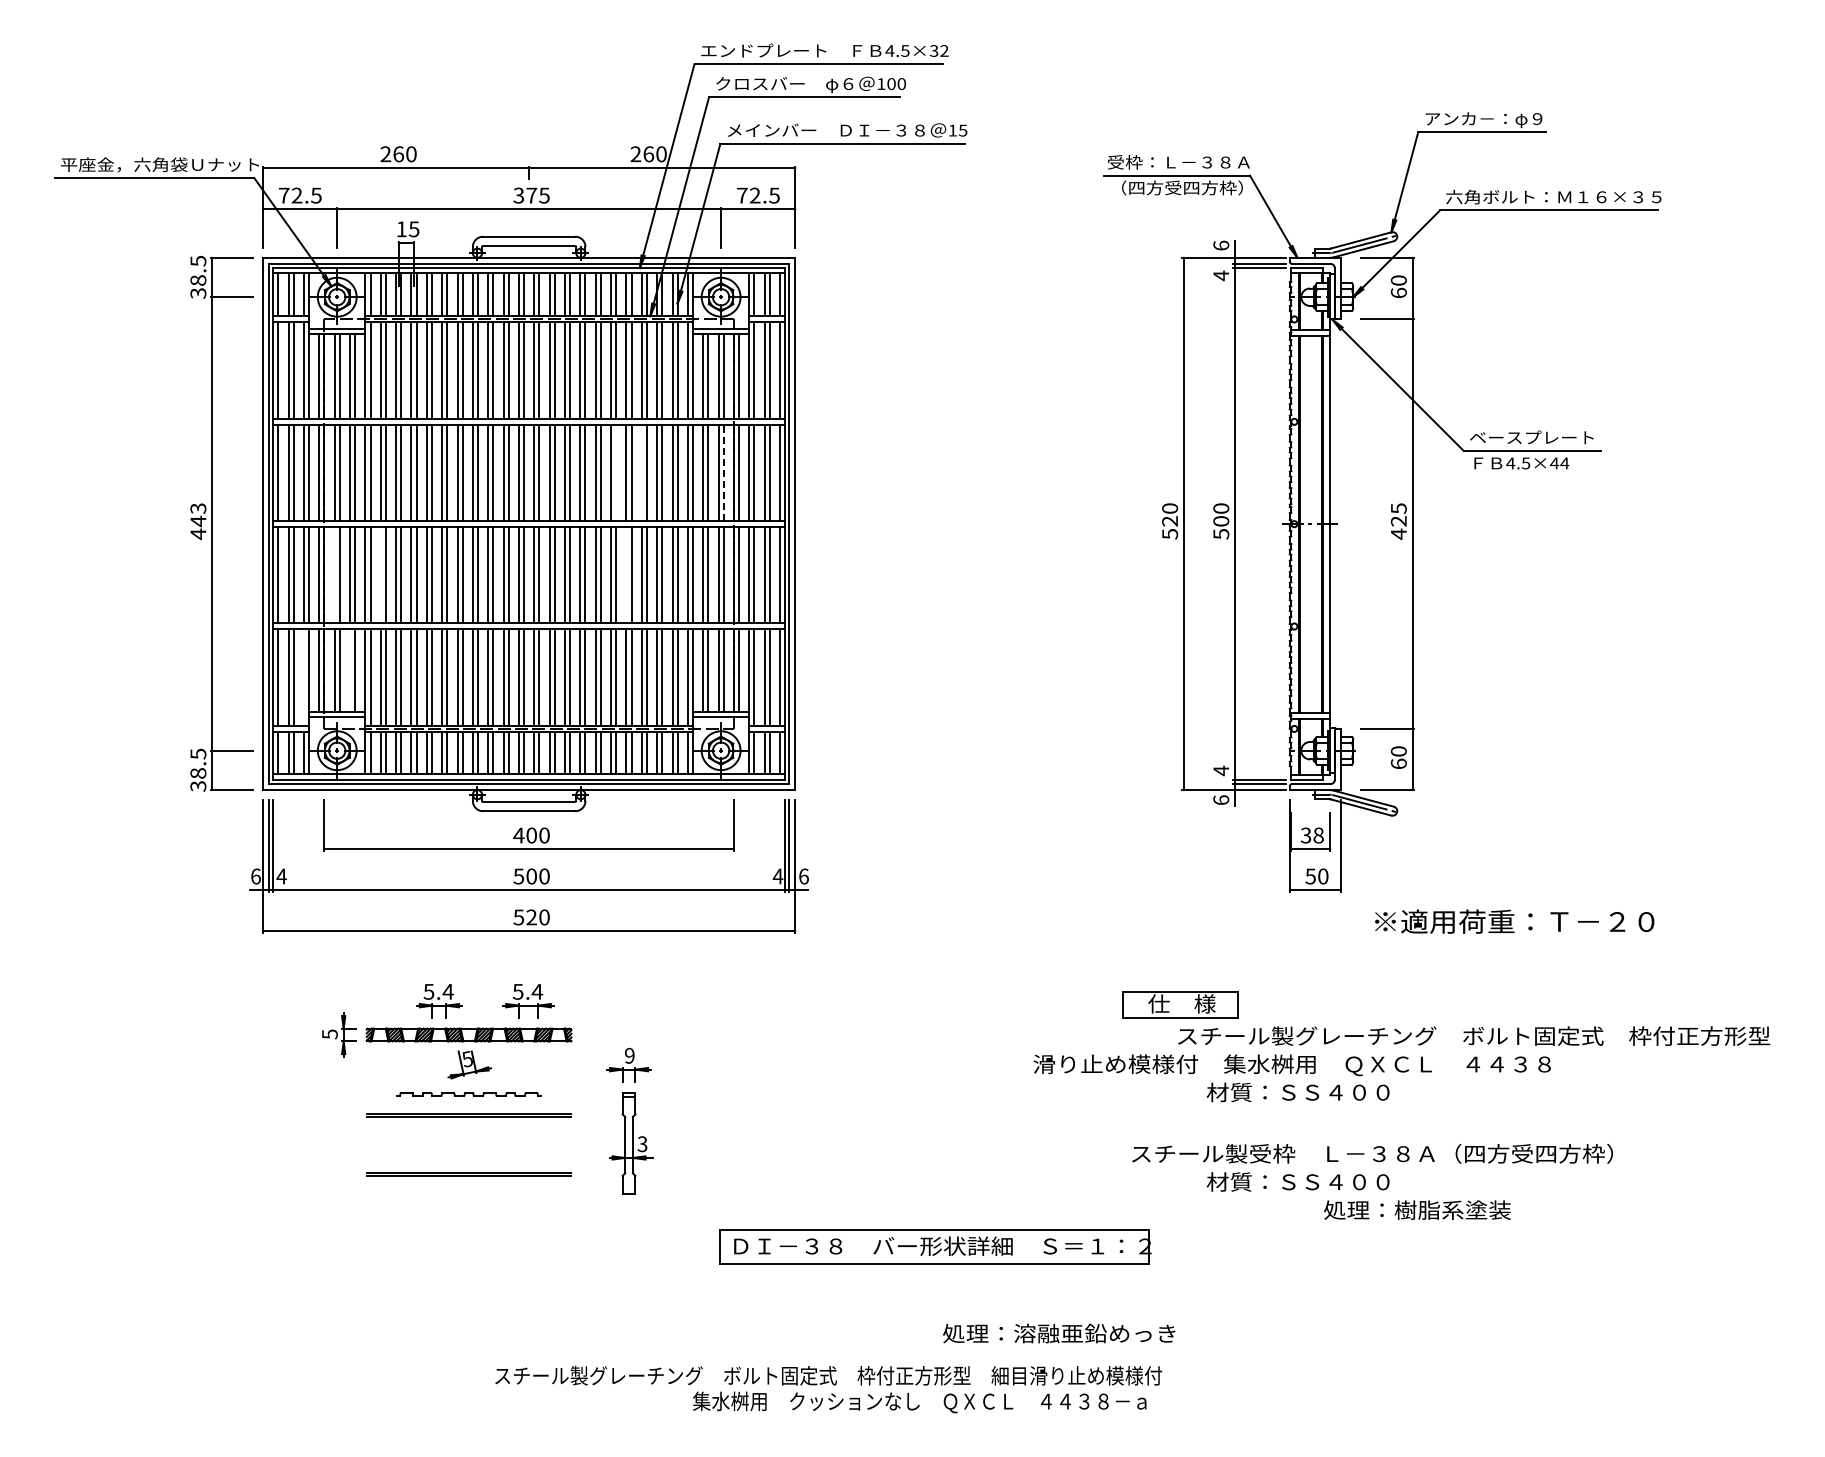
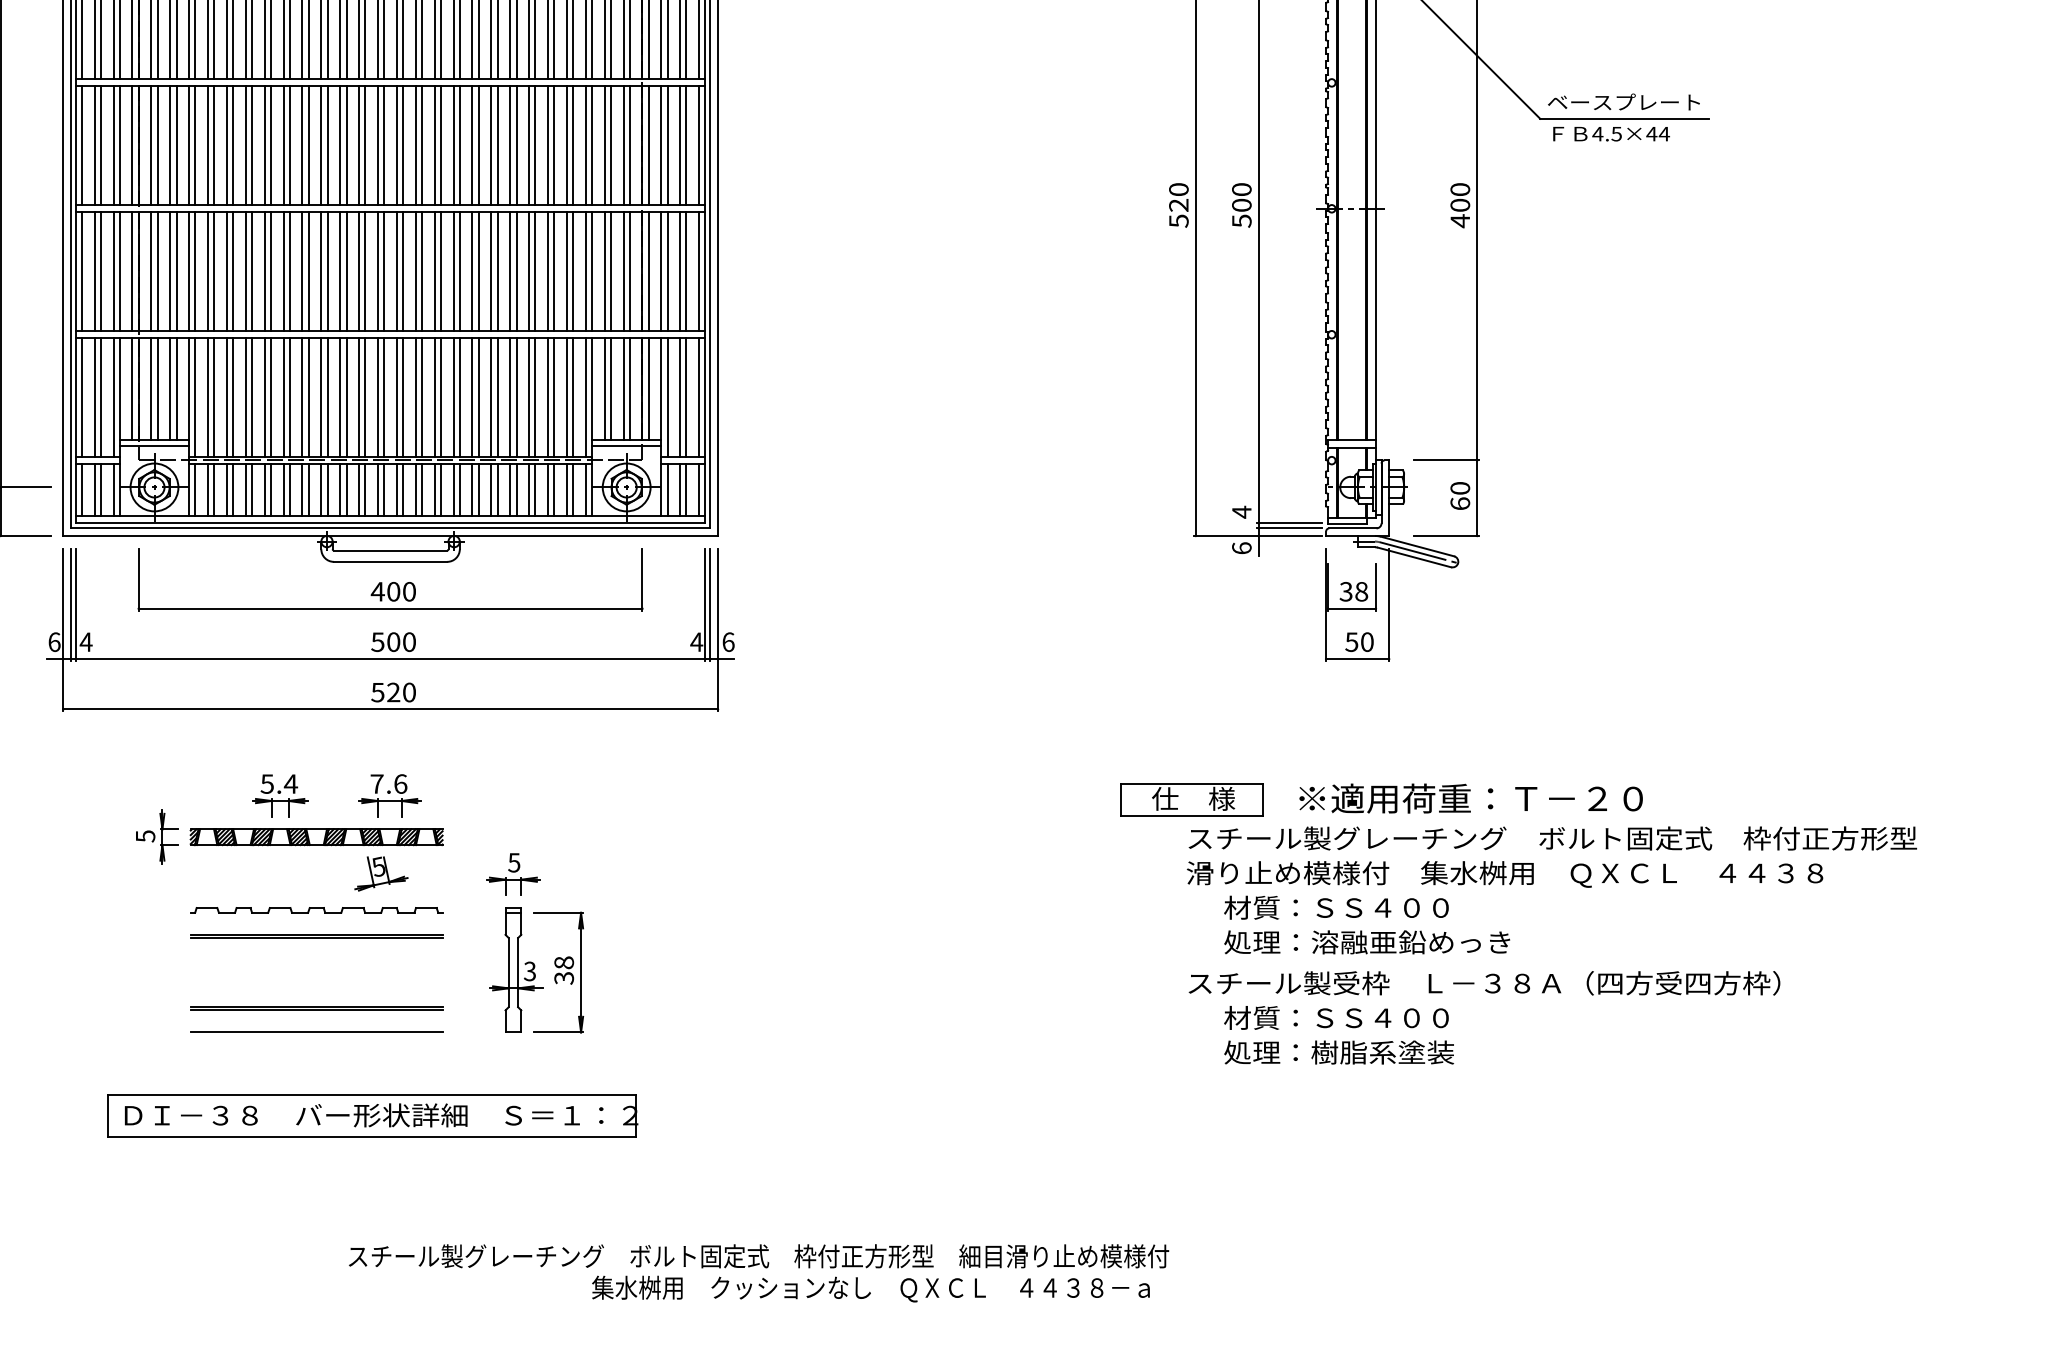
line: (616, 472) -> (497, 145), added
line: (641, 472) -> (528, 145), added
line: (723, 472) -> (629, 145), dashed -> solid
text: (1398, 514) -> (1459, 196), 425 -> 400
line: (334, 575) -> (151, 271), added
line: (380, 575) -> (207, 271), added
line: (626, 575) -> (510, 271), added
line: (350, 670) -> (170, 388), added
line: (303, 677) -> (112, 397), added
text: (1514, 921) -> (1470, 798), moved
text: (527, 991) -> (388, 783), 5.4 -> 7.6
text: (629, 1055) -> (513, 862), 9 -> 5
part: (469, 1064) -> (381, 873), moved
text: (1291, 1065) -> (1504, 874), moved
part: (468, 1094) -> (315, 910), size x1.43
part: (665, 1144) -> (558, 971), added
text: (1372, 1153) -> (1484, 982), moved
line: (468, 1193) -> (315, 1032), added
text: (1417, 1209) -> (1339, 1051), moved
part: (935, 1246) -> (372, 1115), moved
text: (1059, 1333) -> (1367, 942), moved

